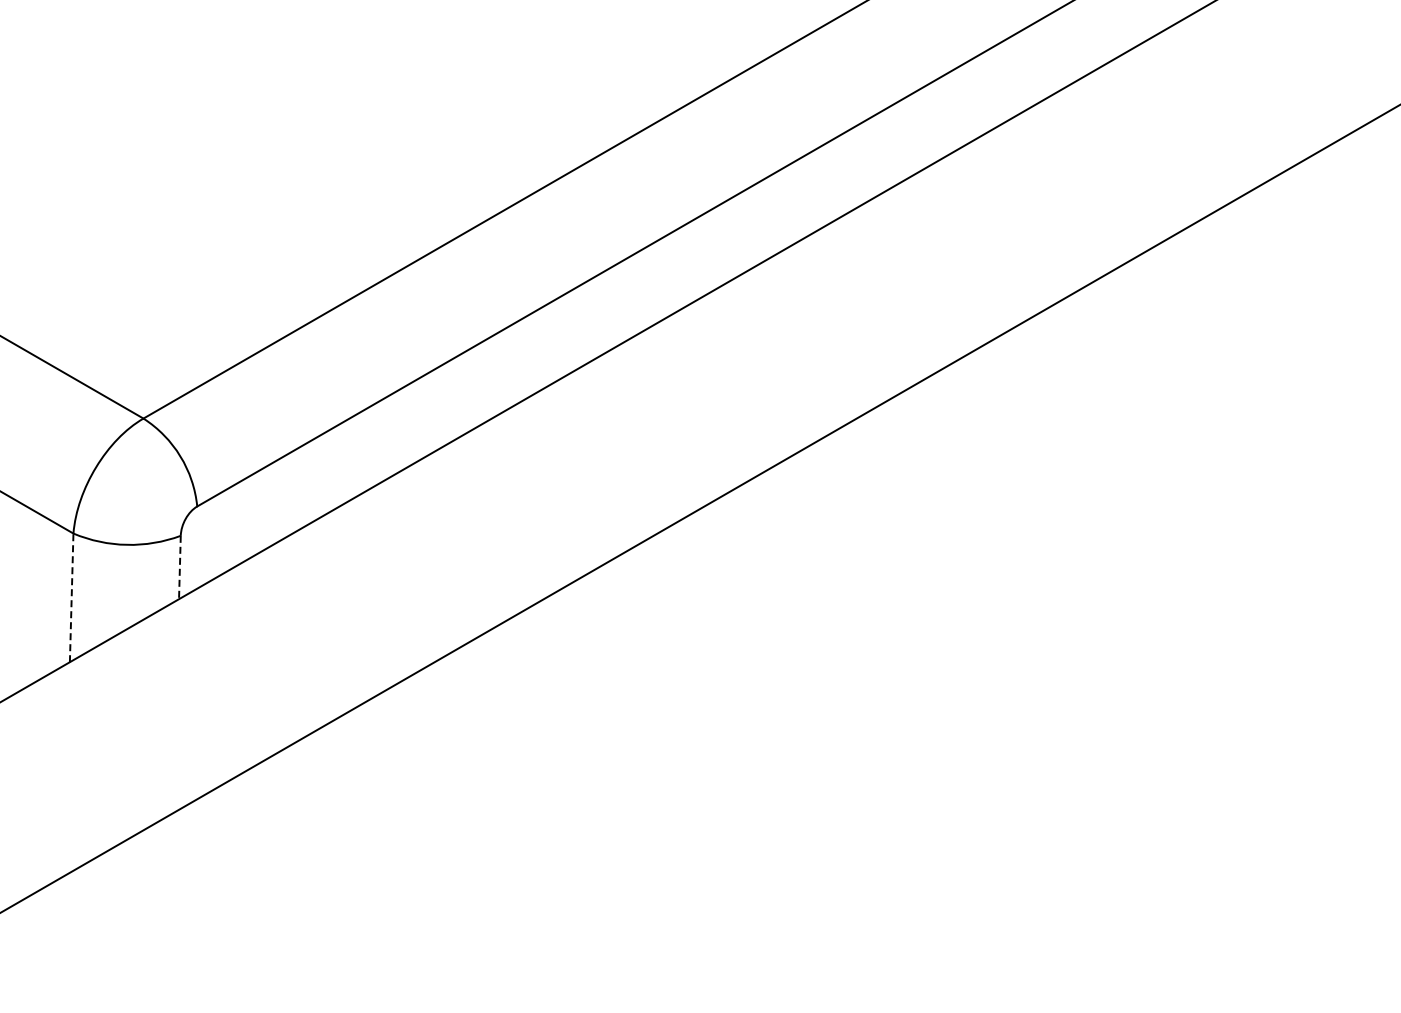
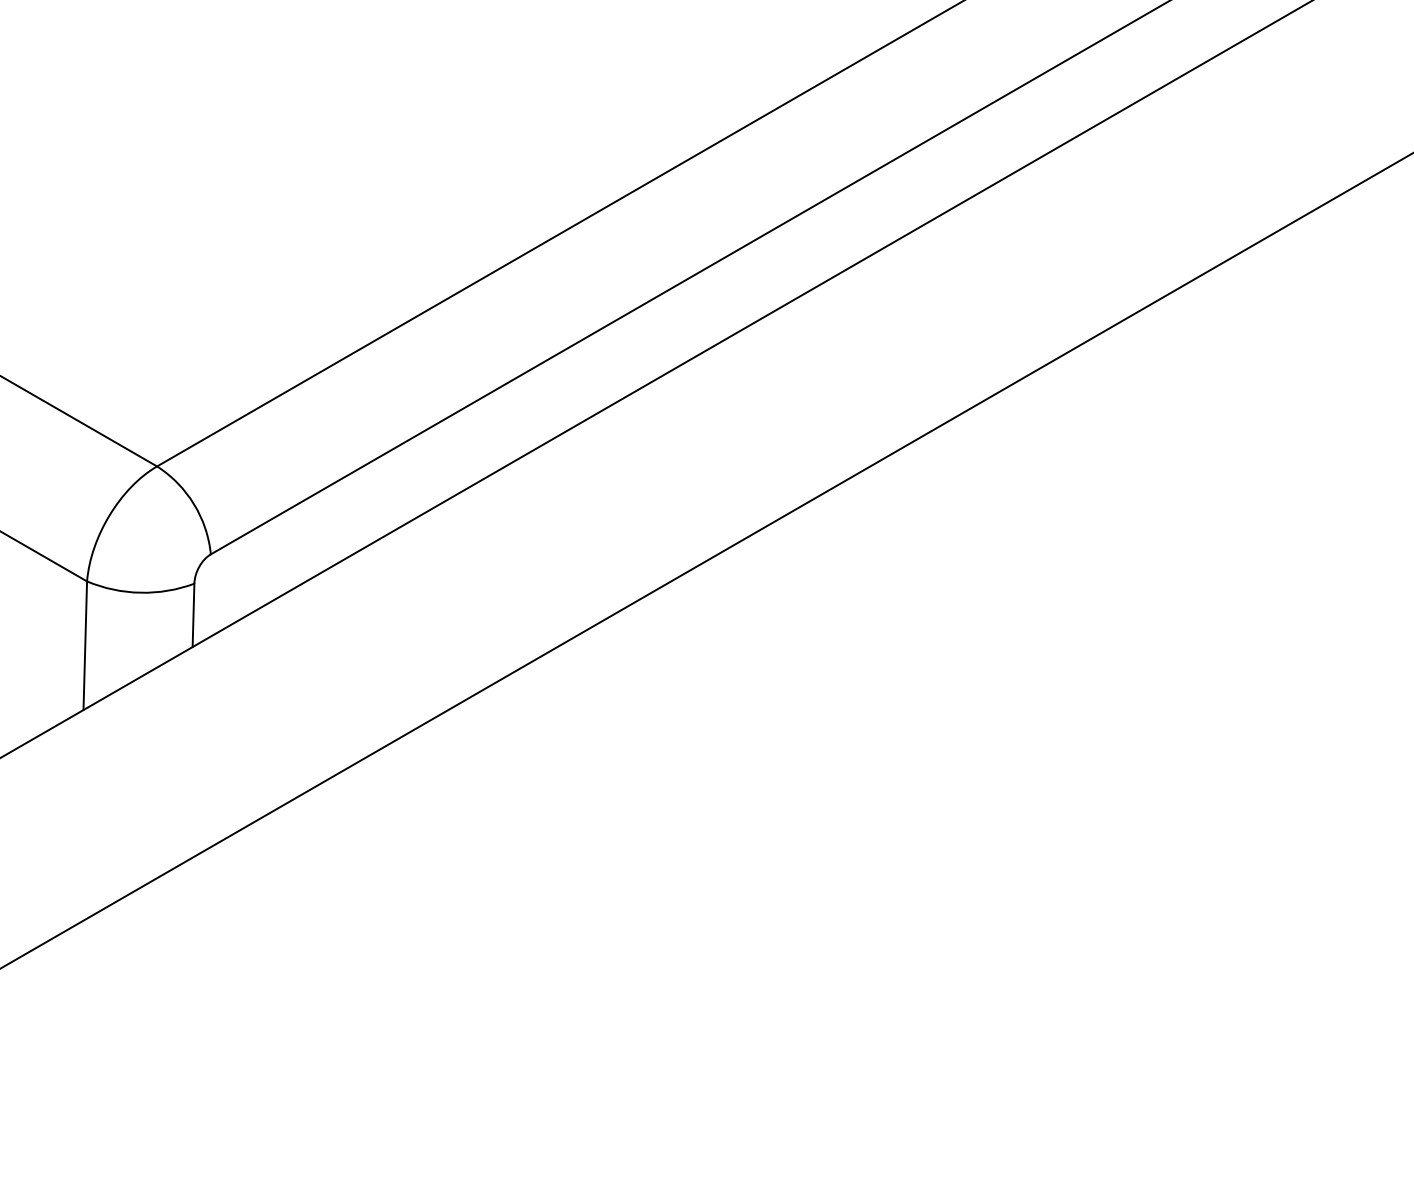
line: (179, 567) -> (193, 615), dashed -> solid
line: (71, 597) -> (85, 645), dashed -> solid

